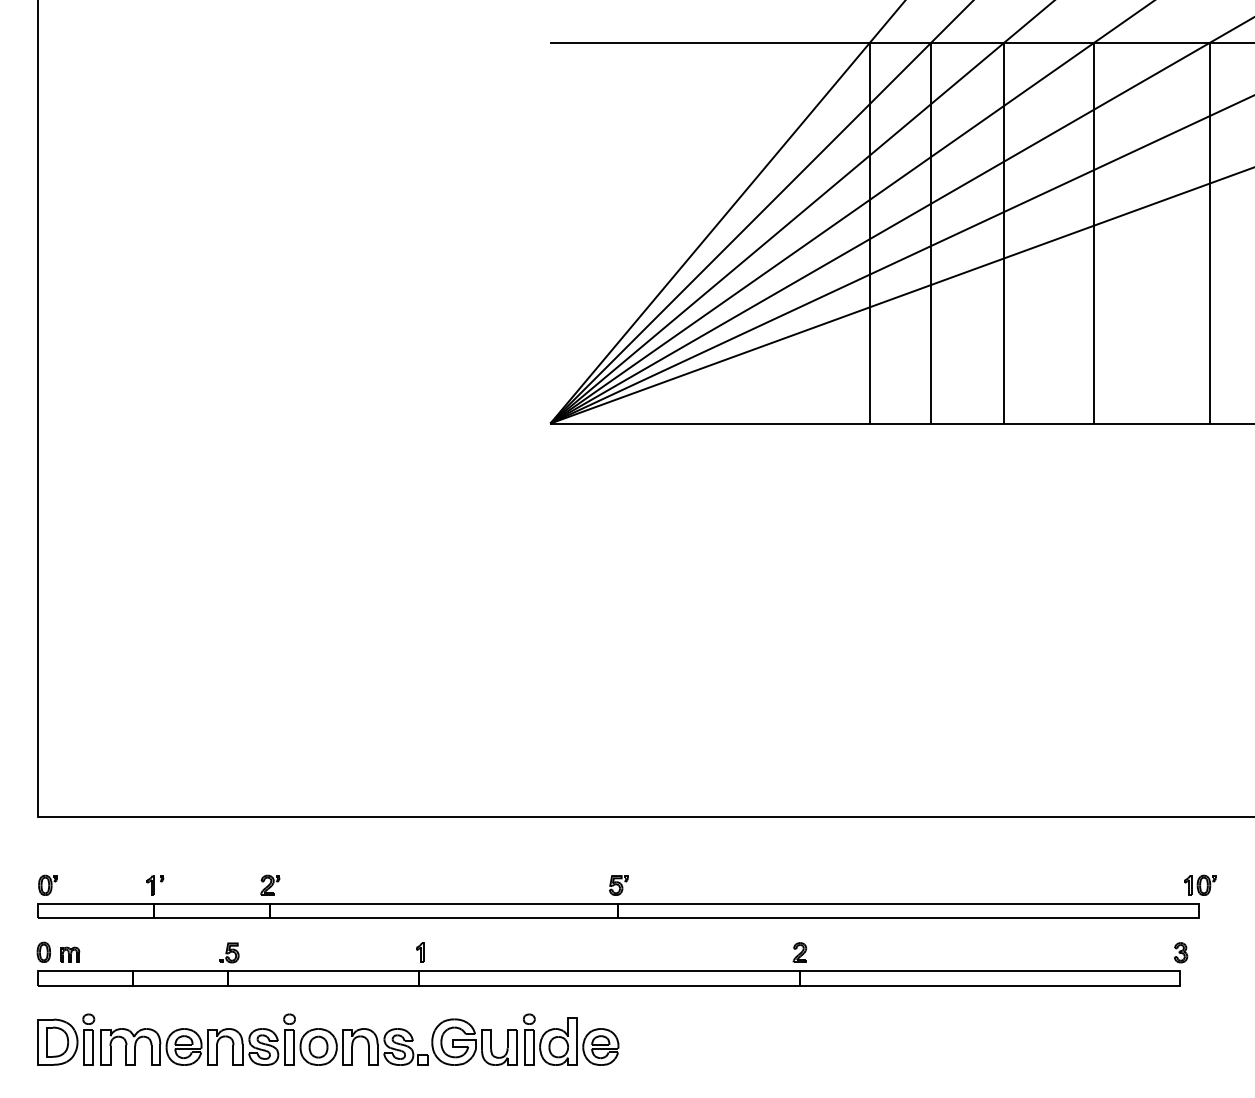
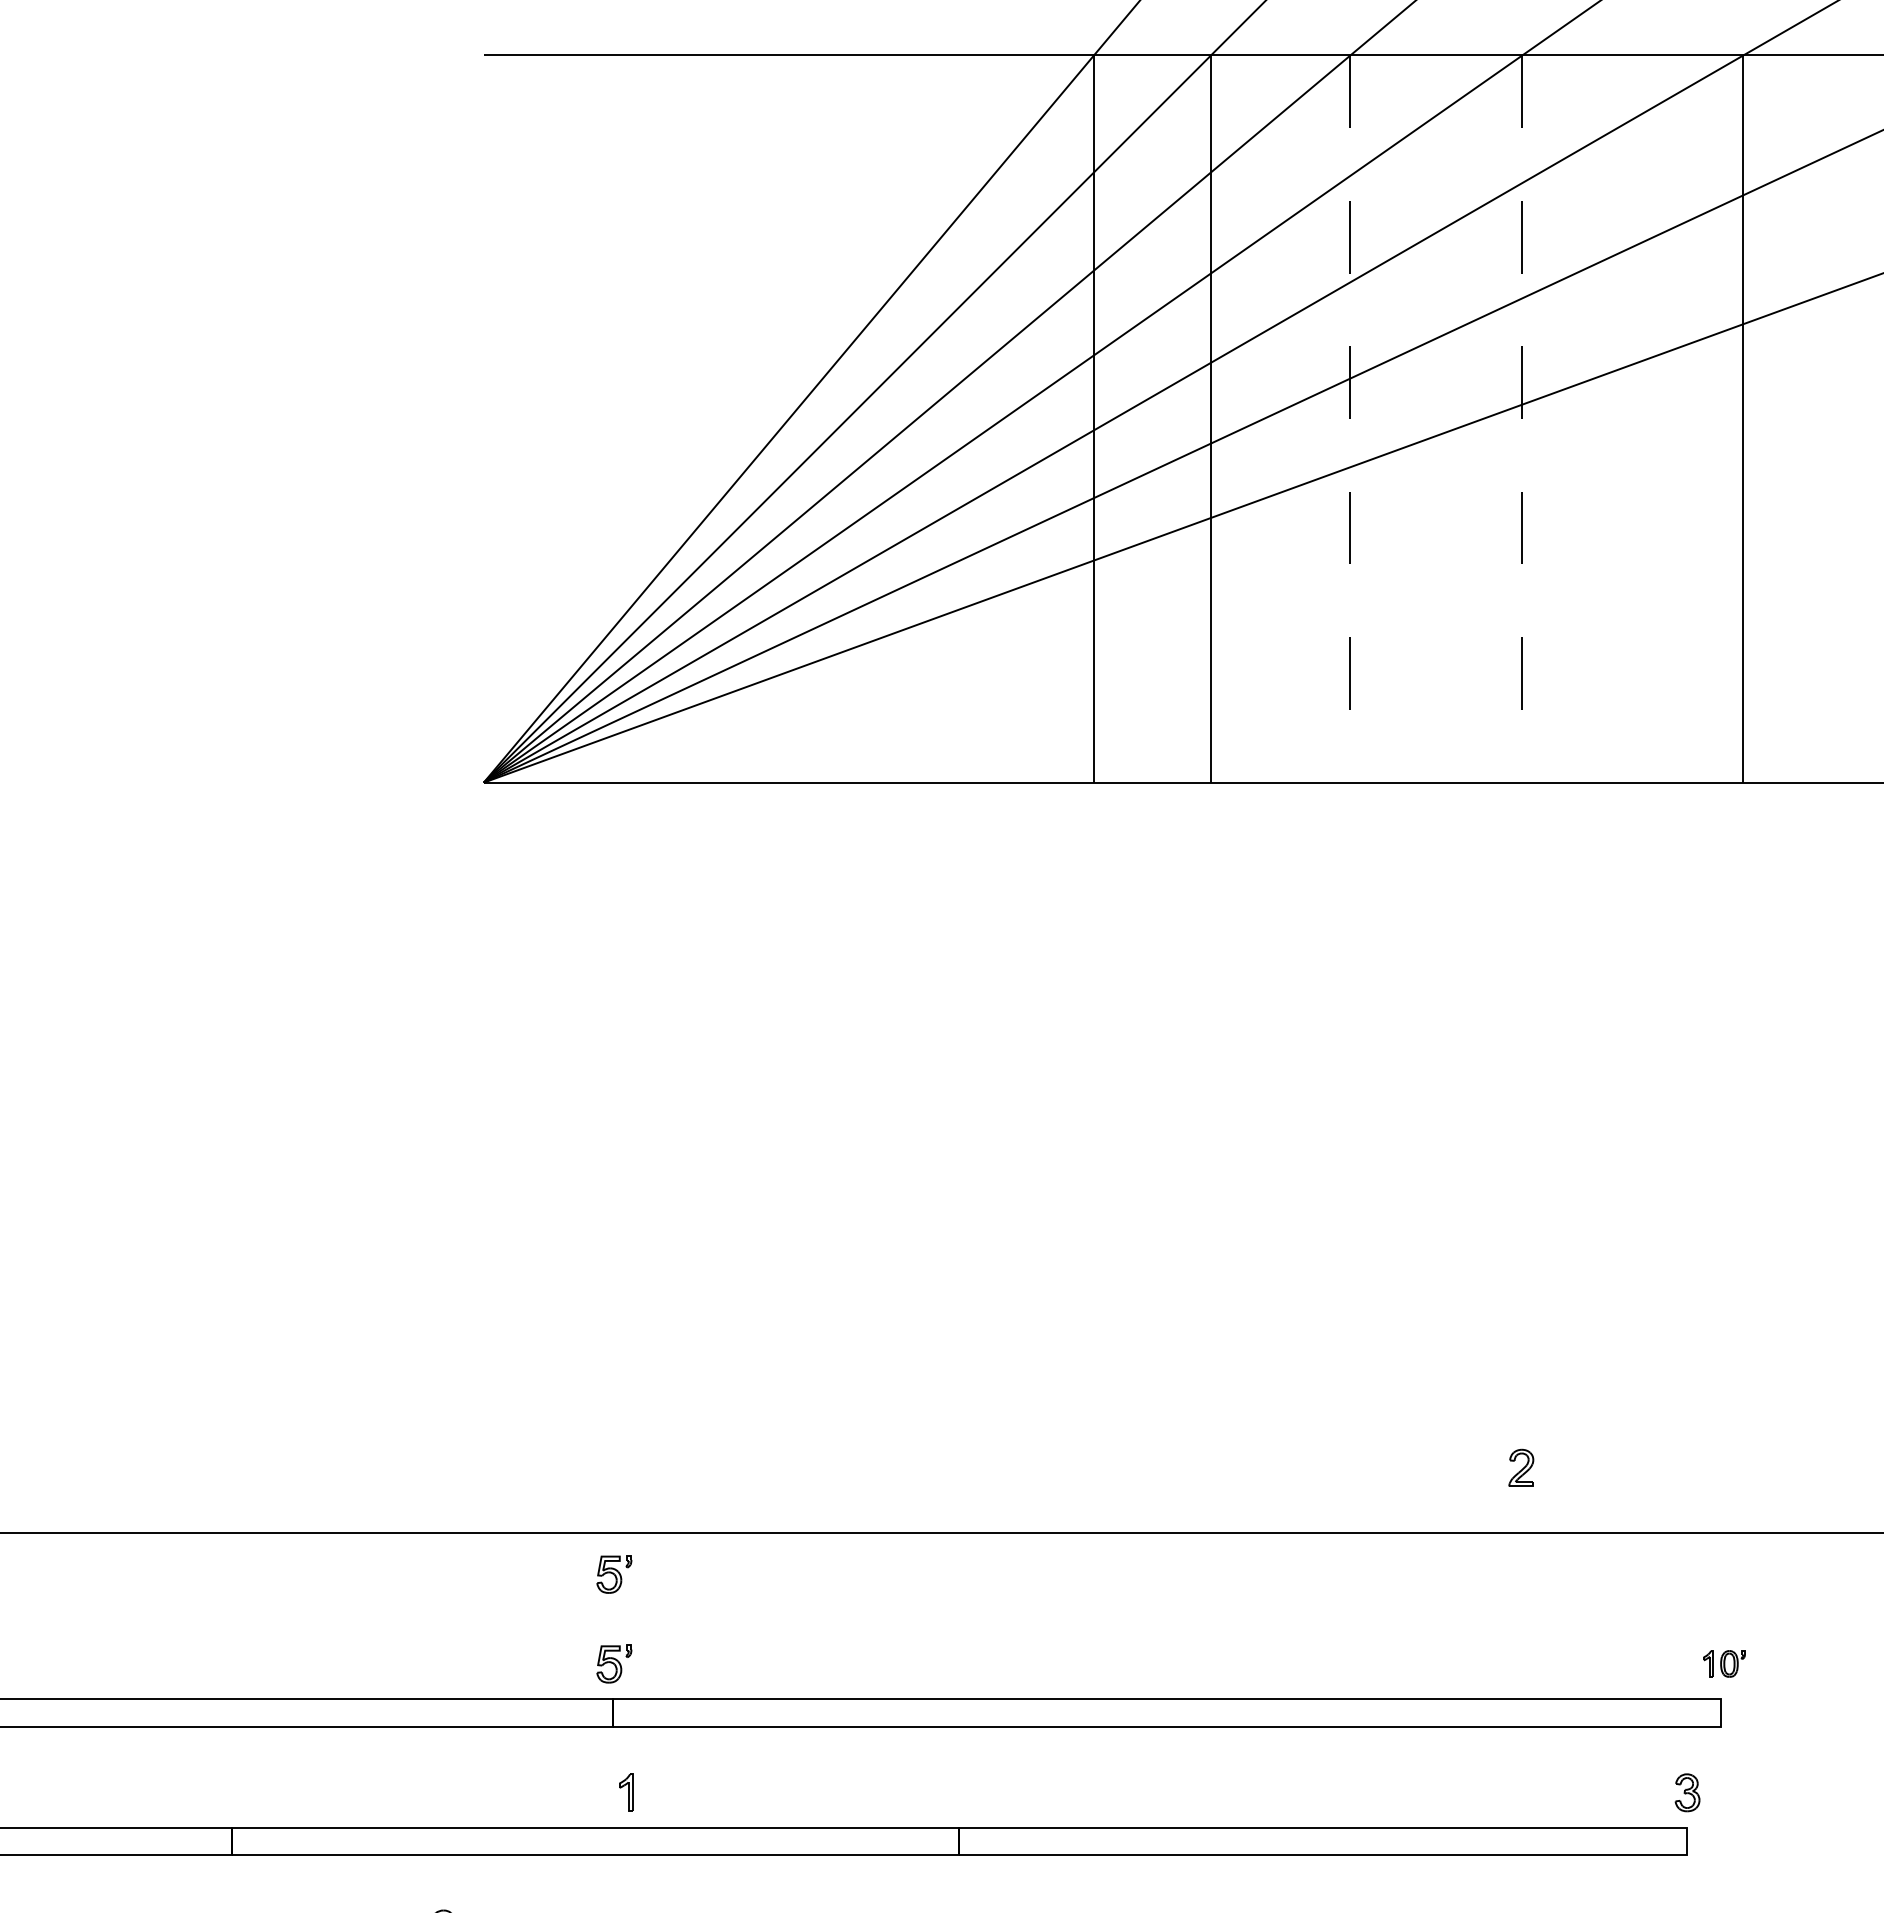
line: (1004, 233) -> (1350, 419), solid -> dashed
line: (1094, 233) -> (1522, 419), solid -> dashed
part: (618, 838) -> (613, 1574), added
part: (1200, 884) -> (1724, 1662), size x0.7
part: (420, 952) -> (627, 1792), moved
part: (799, 952) -> (1520, 1467), moved

